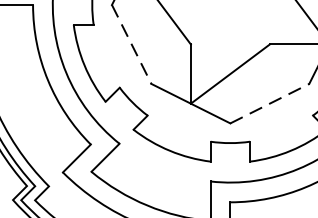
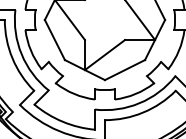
line: (132, 45) -> (55, 40), dashed -> solid
line: (270, 102) -> (125, 69), dashed -> solid

